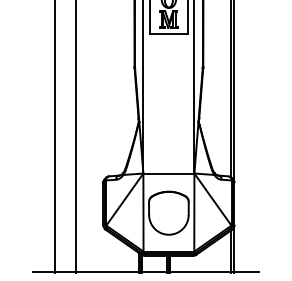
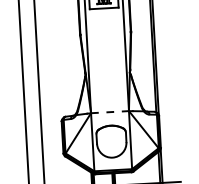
line: (168, 173) -> (109, 112), solid -> dashed

